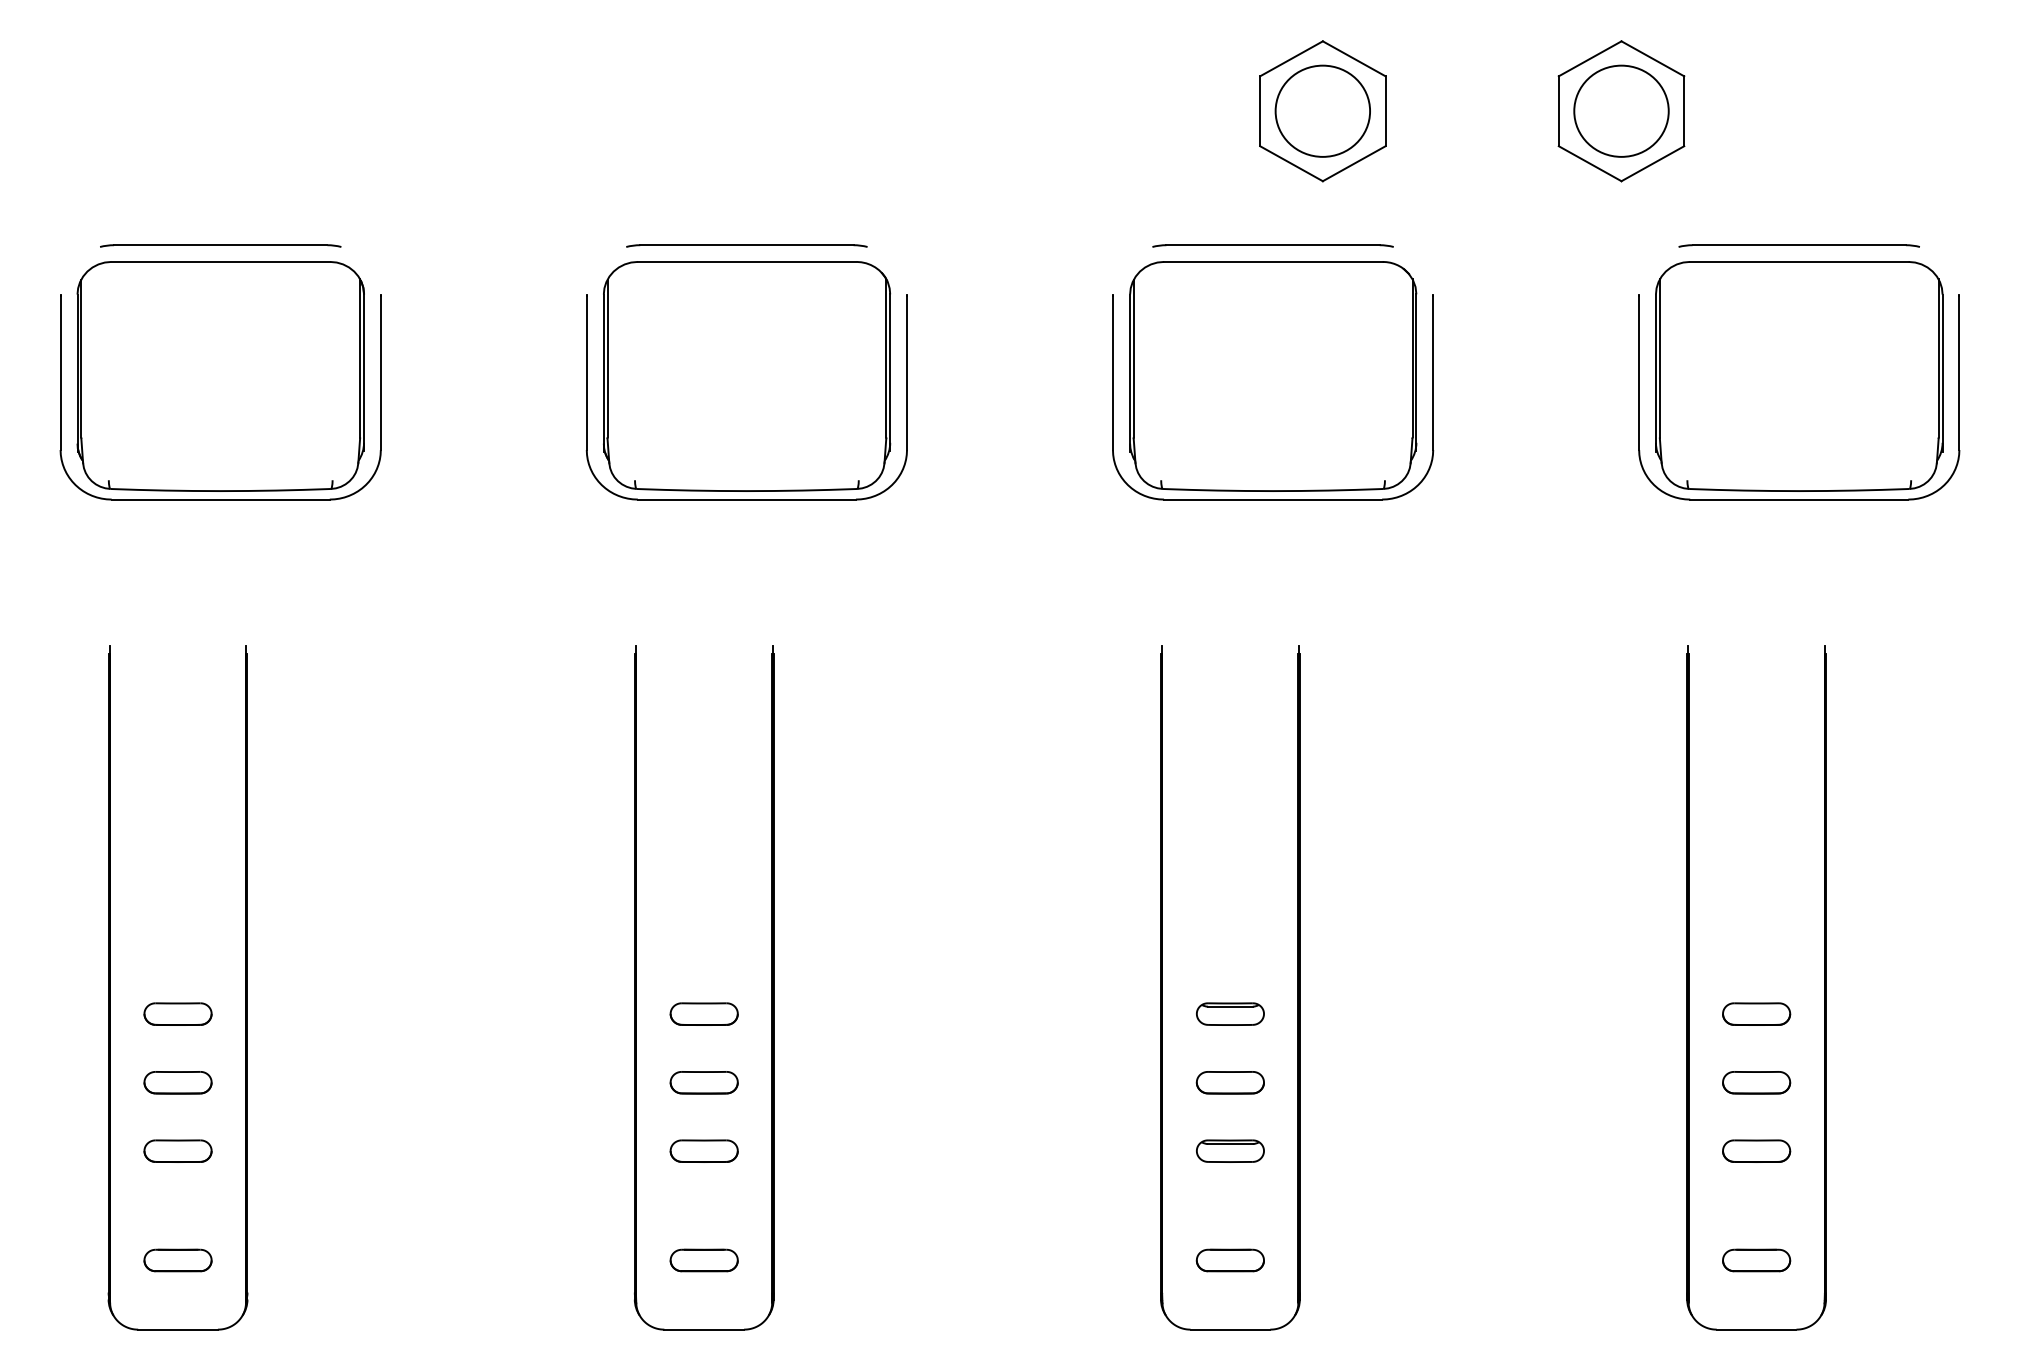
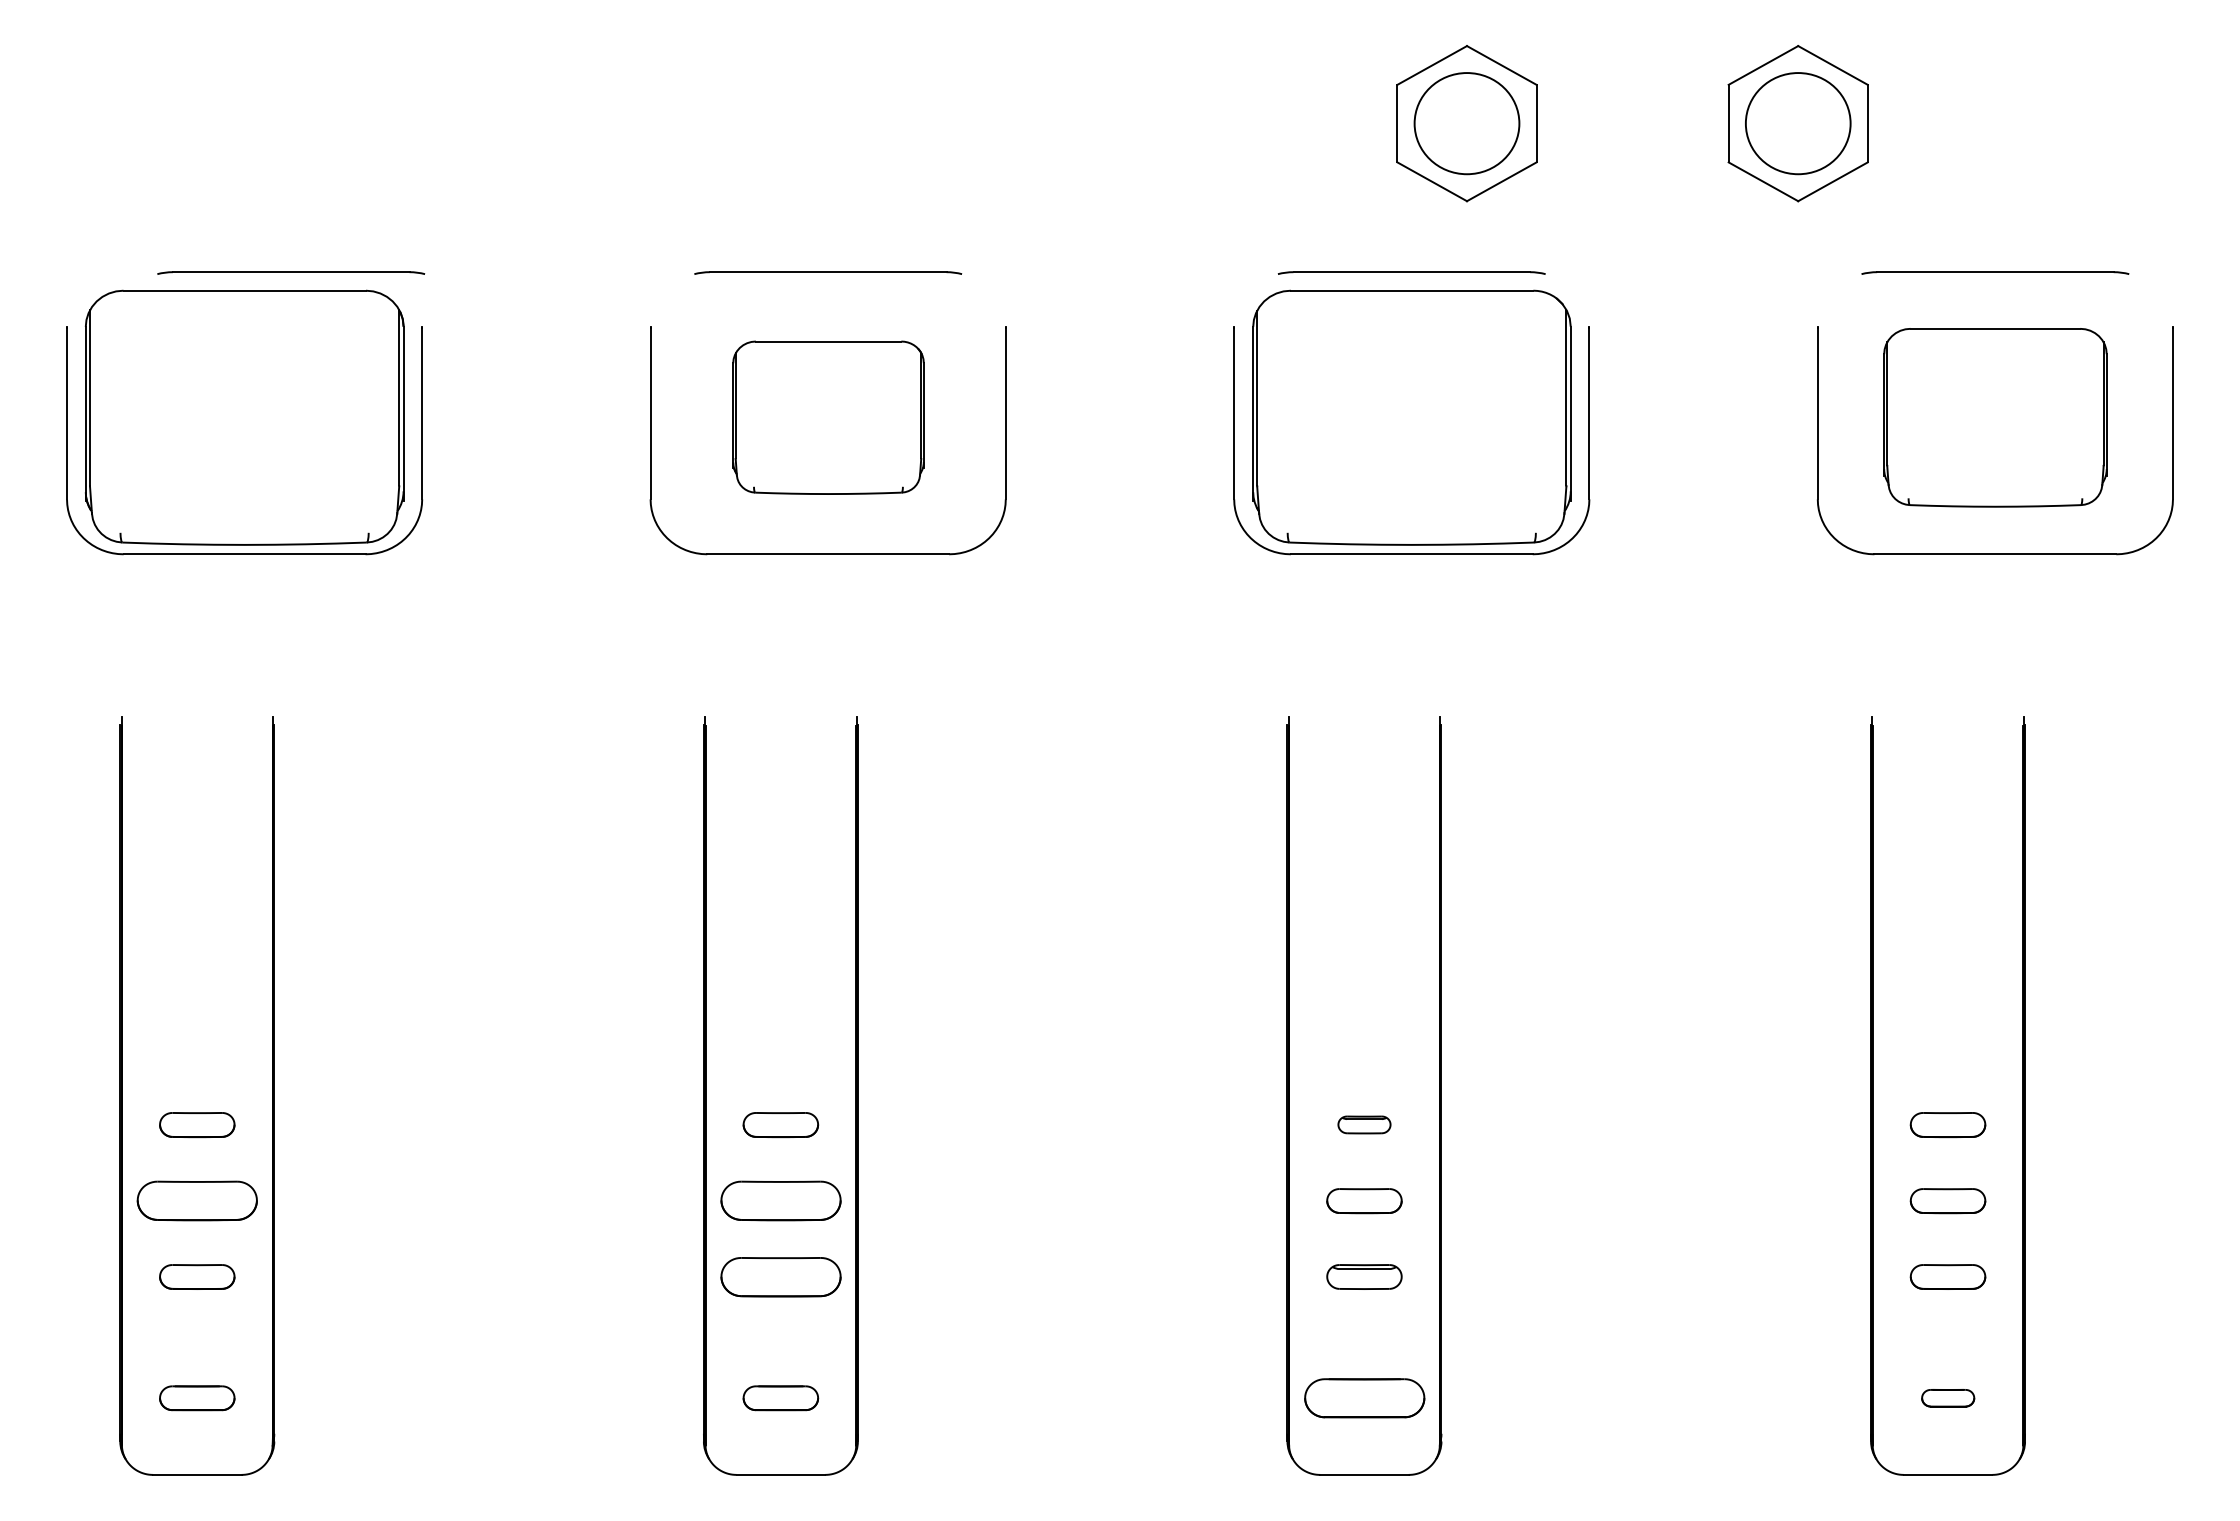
part: (220, 245) -> (290, 272), moved
part: (747, 376) -> (828, 417), size x0.6
part: (1799, 376) -> (1995, 417), size x0.7
part: (1230, 1013) -> (1364, 1124), size x0.7
part: (177, 1082) -> (196, 1200), size x1.6
part: (703, 1082) -> (780, 1200), size x1.6
part: (703, 1150) -> (780, 1276), size x1.6
part: (1229, 1260) -> (1363, 1398), size x1.6
part: (1756, 1260) -> (1947, 1398), size x0.7

